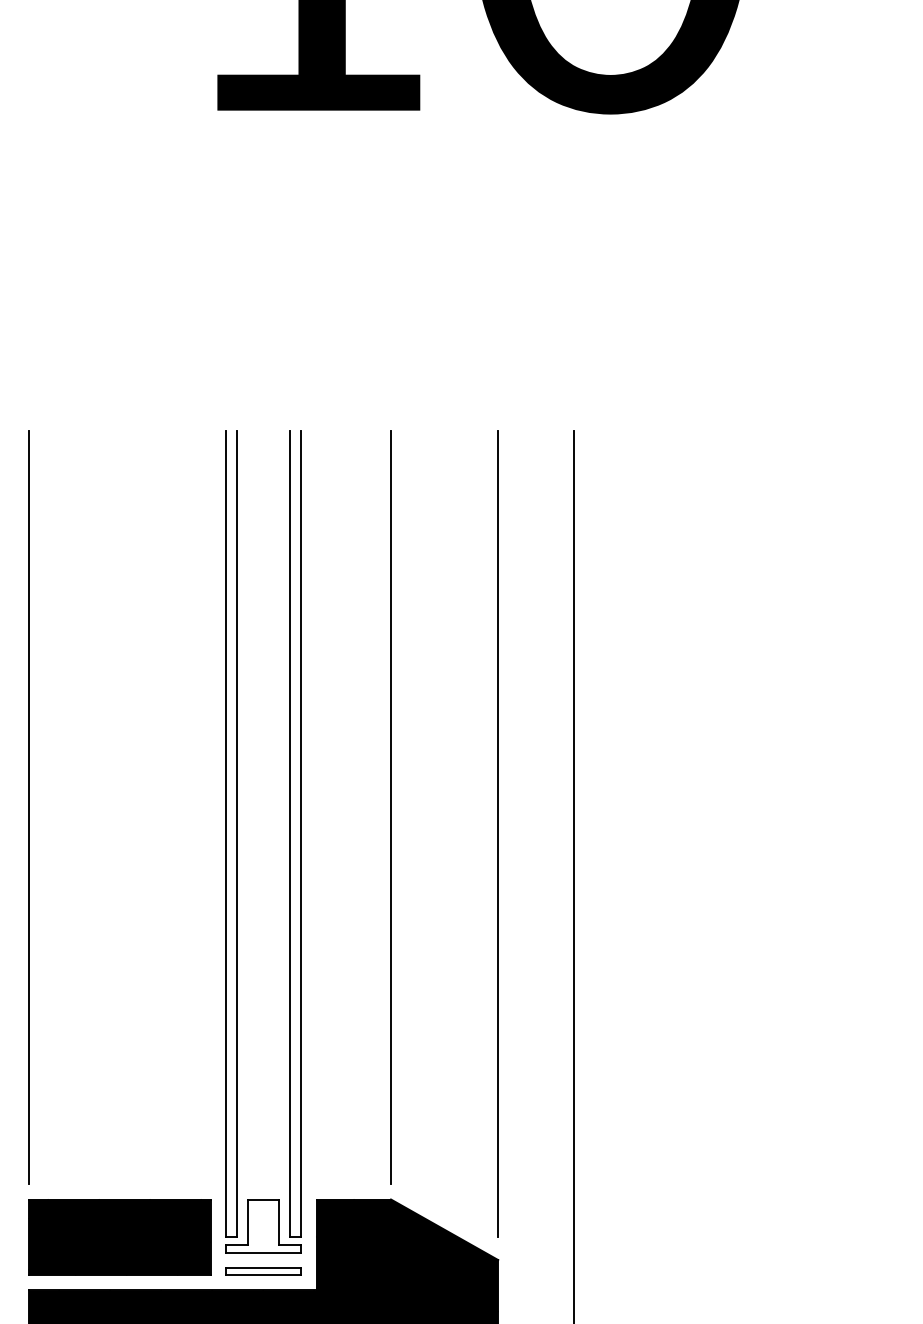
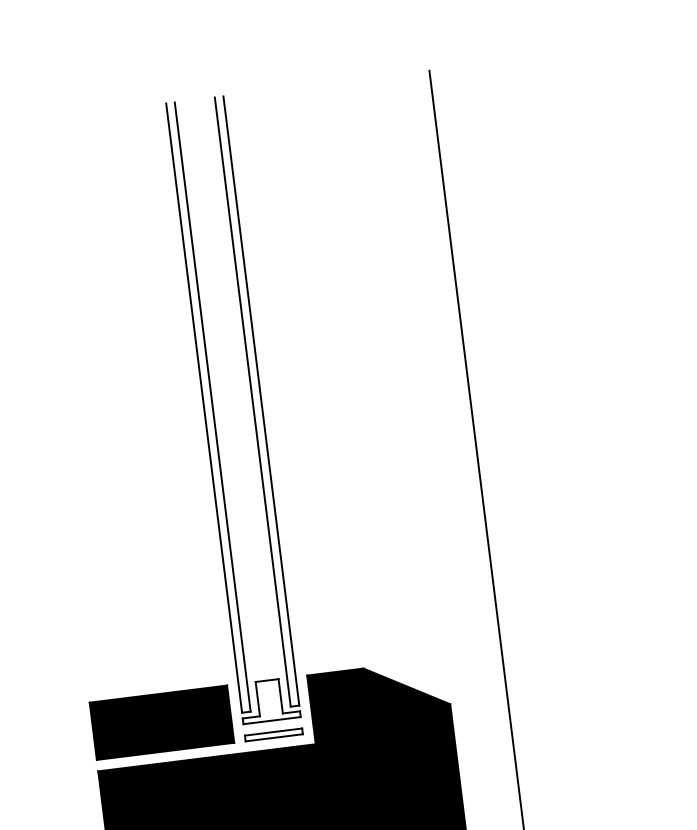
line: (28, 807) -> (52, 406), removed
line: (391, 807) -> (326, 372), removed
line: (498, 834) -> (410, 382), removed

